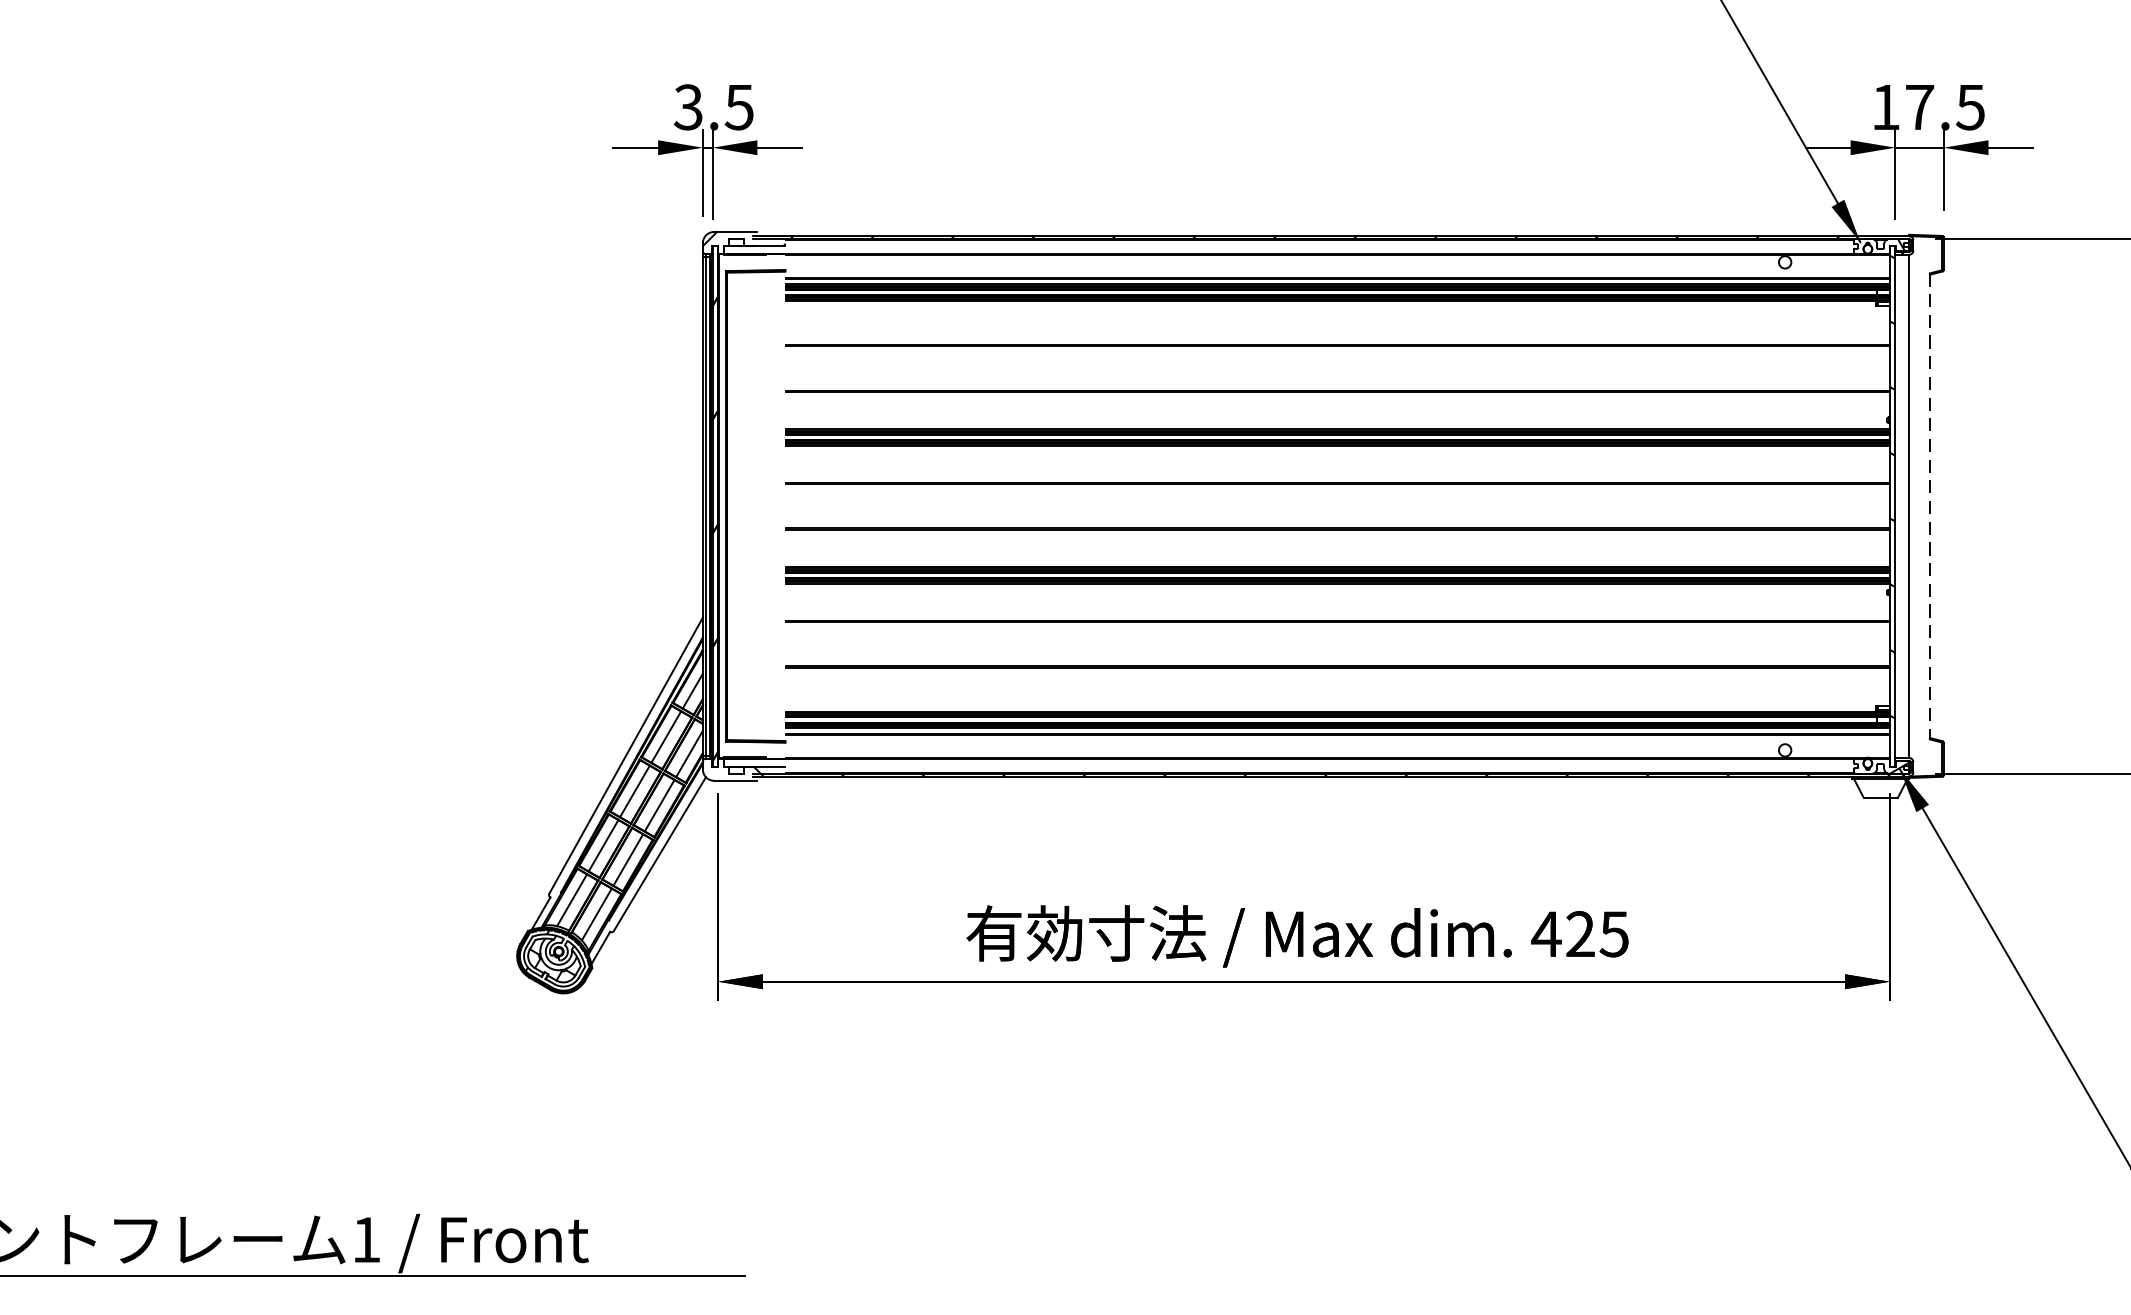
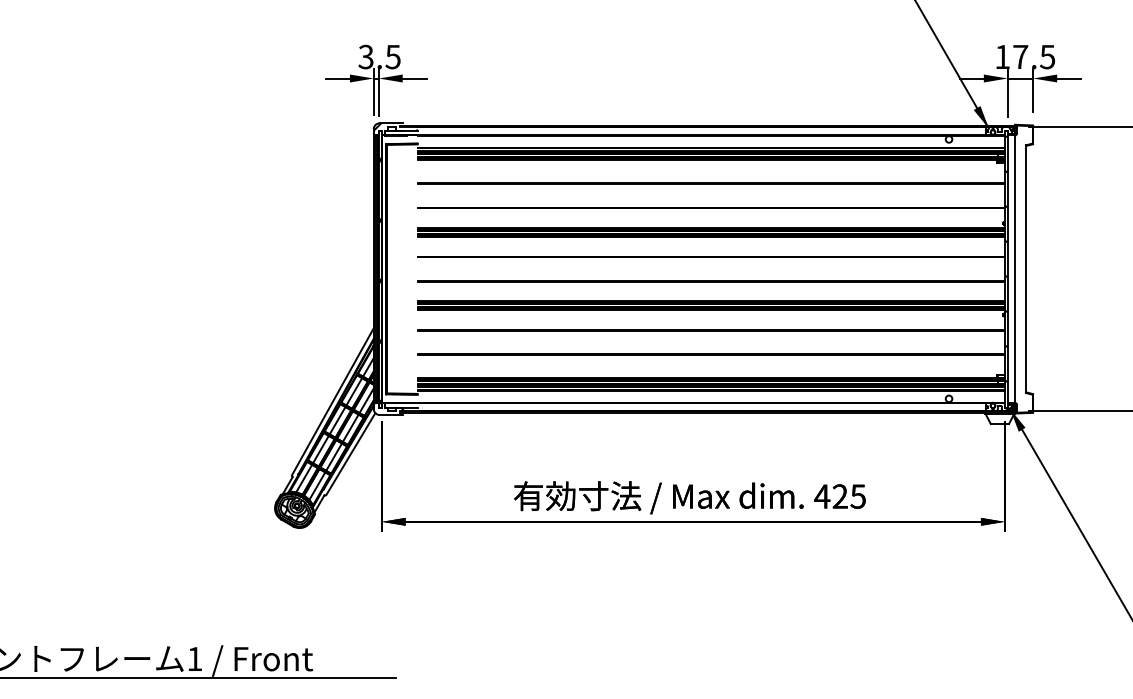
line: (1928, 507) -> (1025, 269), dashed -> solid

